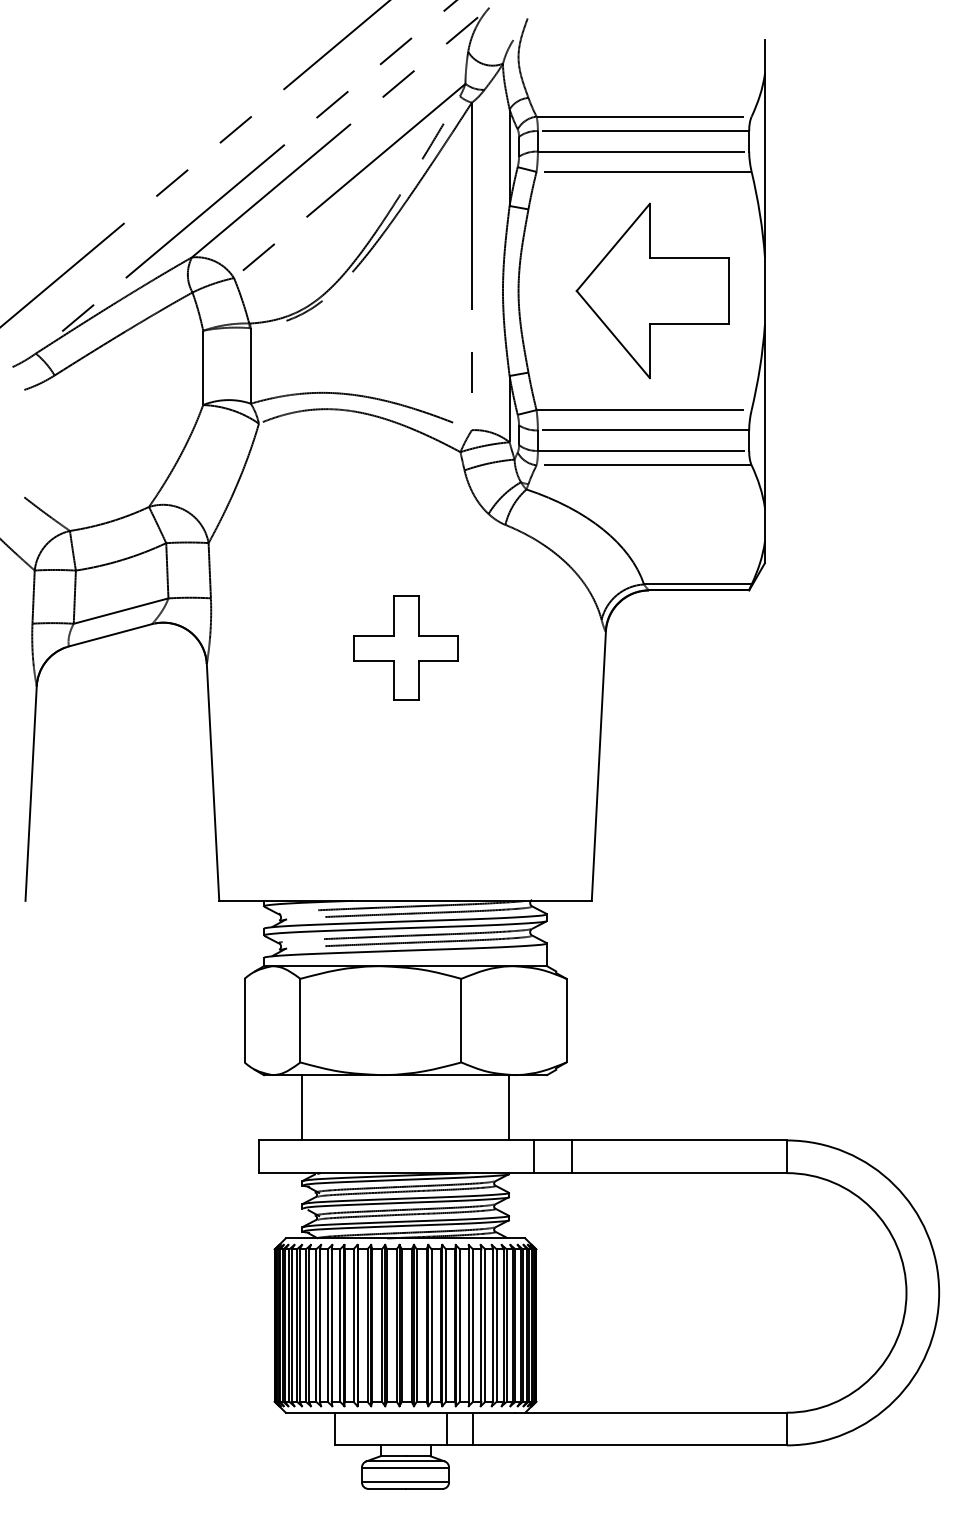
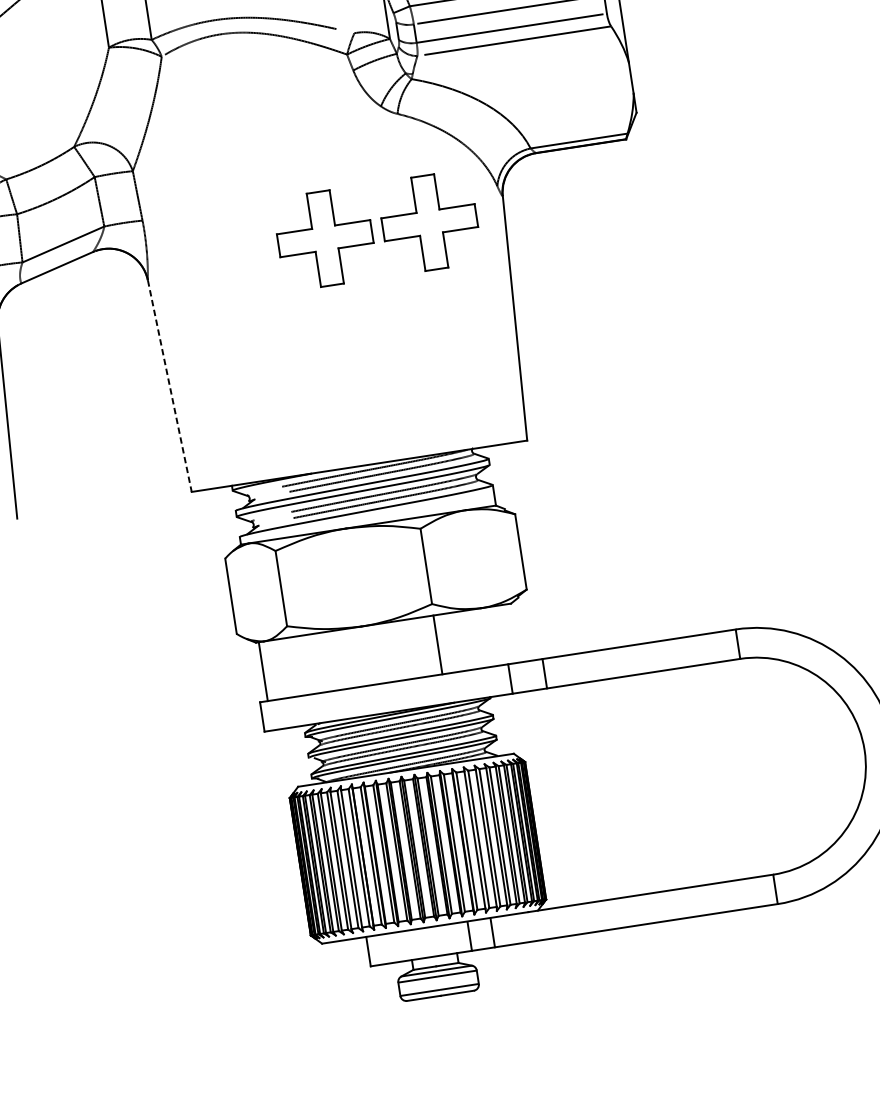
part: (521, 647) -> (428, 222), added
line: (213, 782) -> (170, 386), solid -> dashed
line: (302, 1107) -> (263, 671), moved
line: (508, 1107) -> (437, 644), moved

